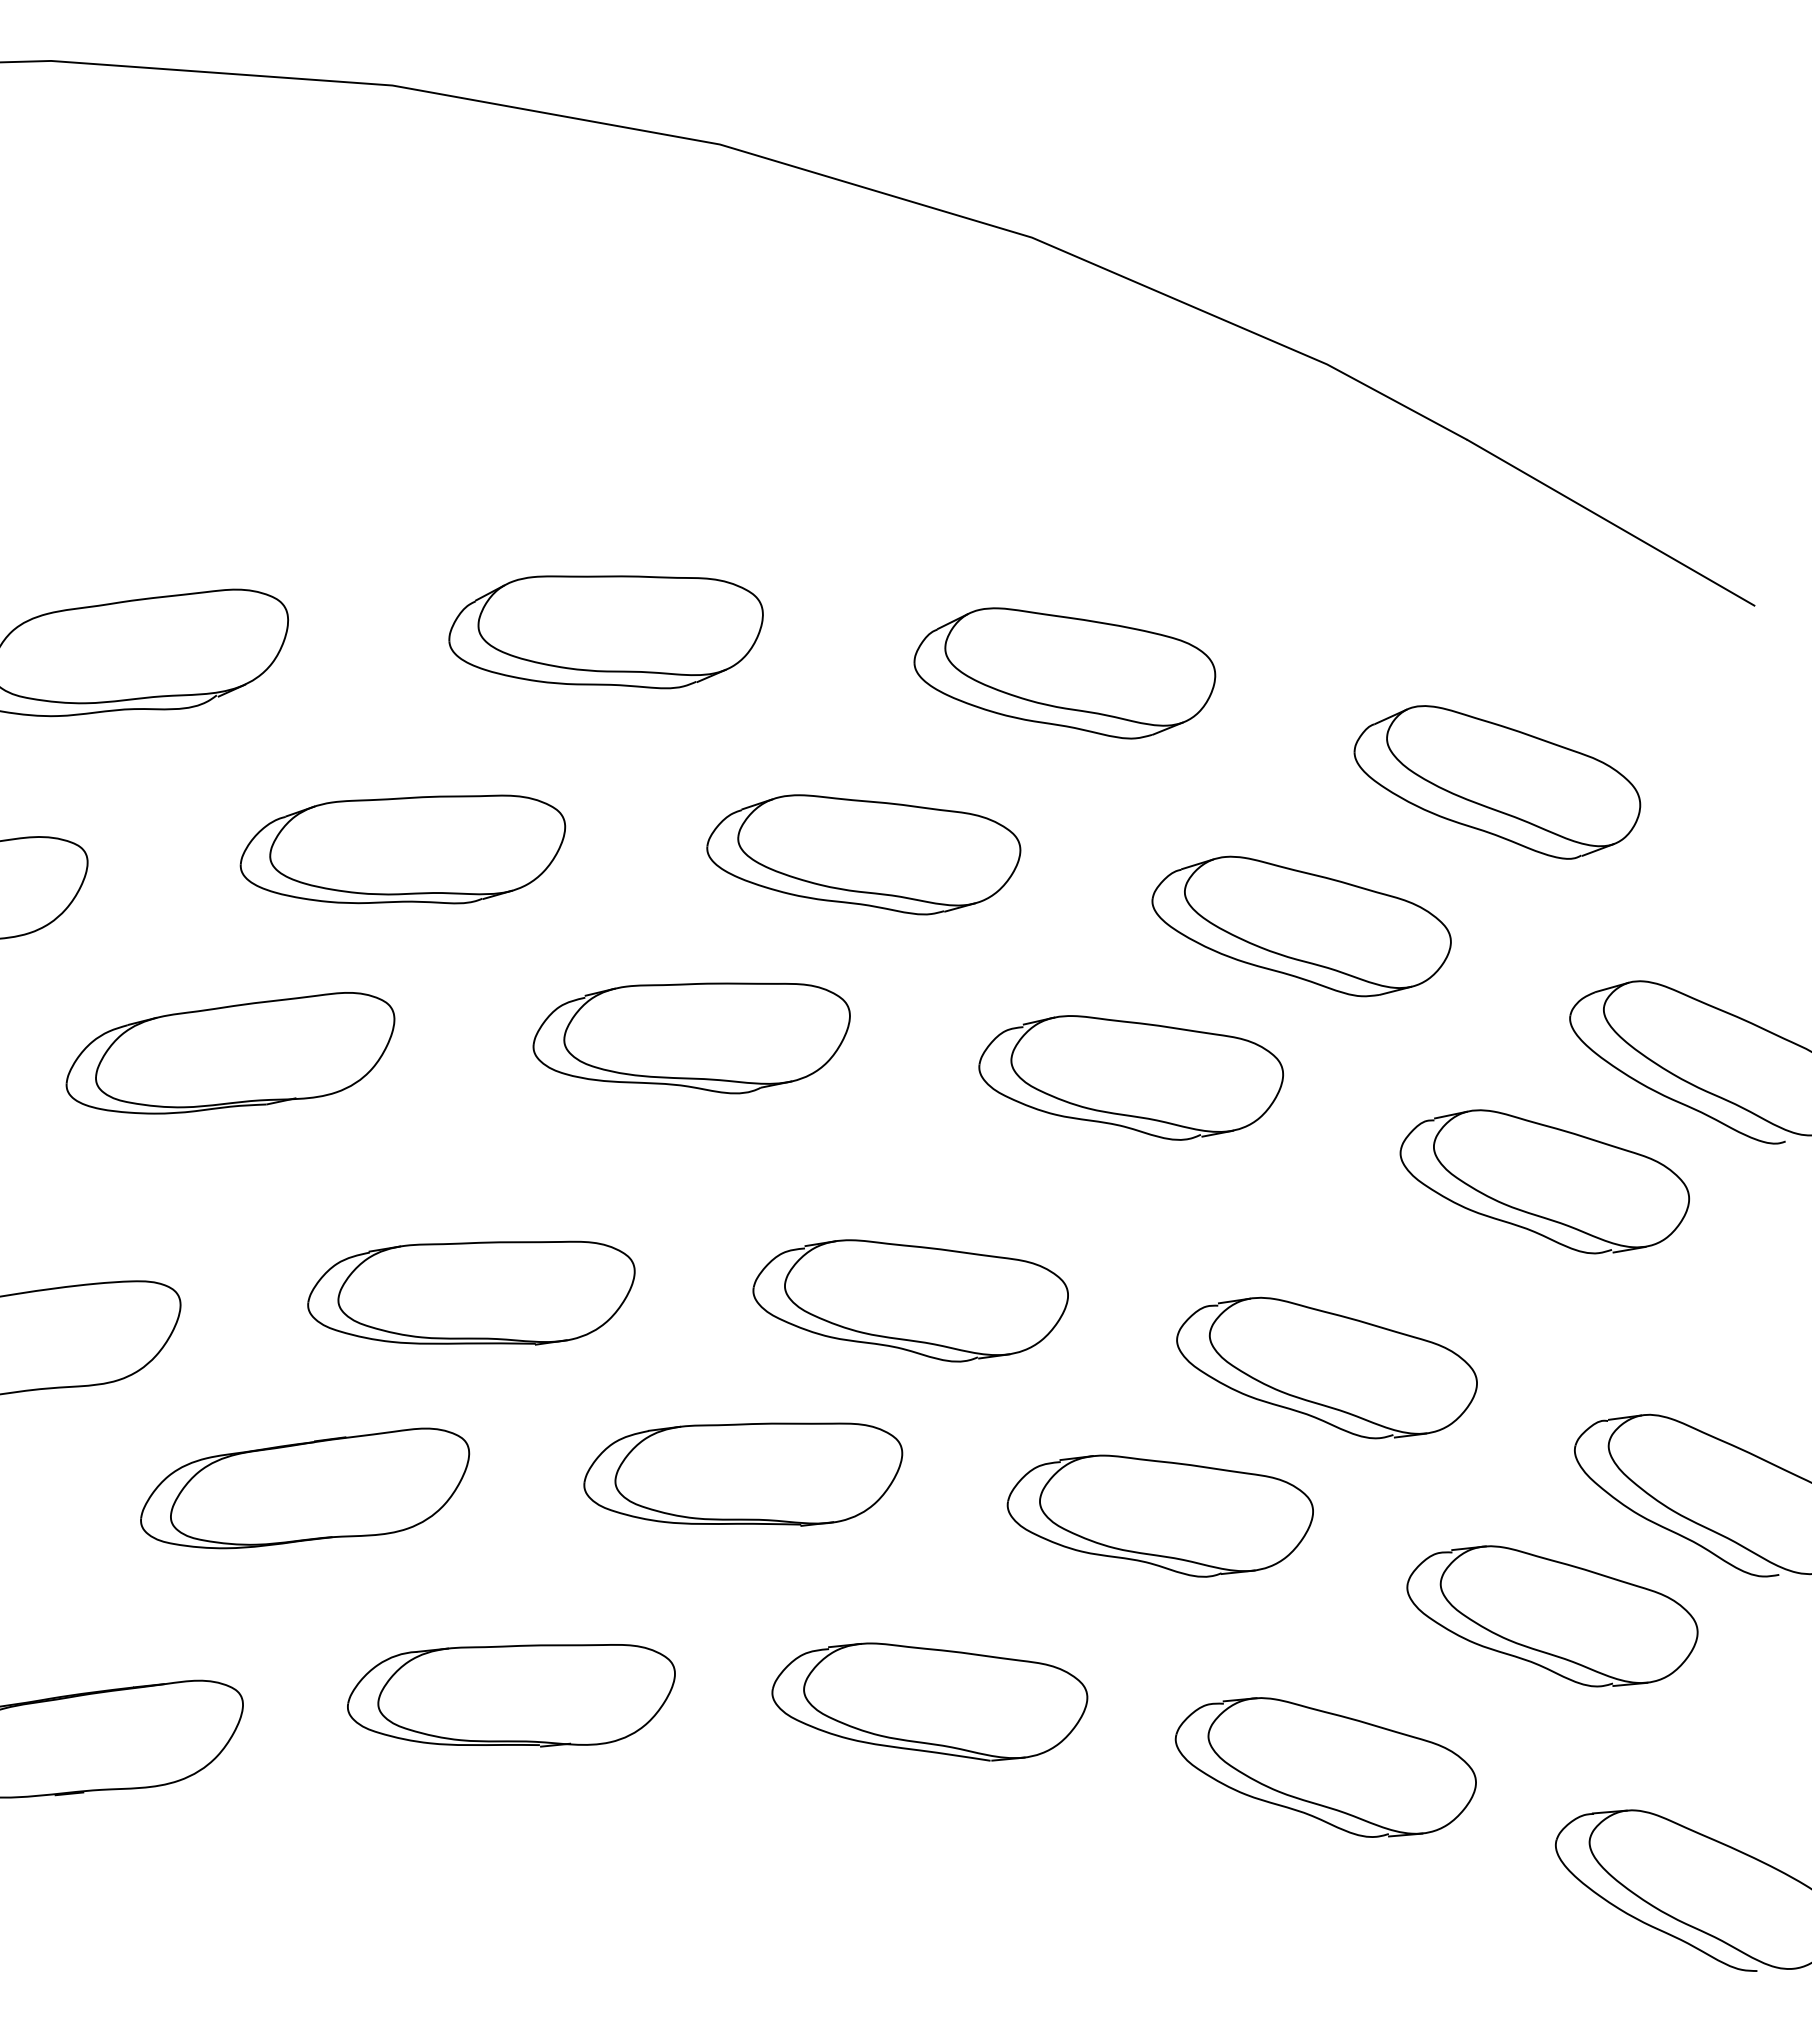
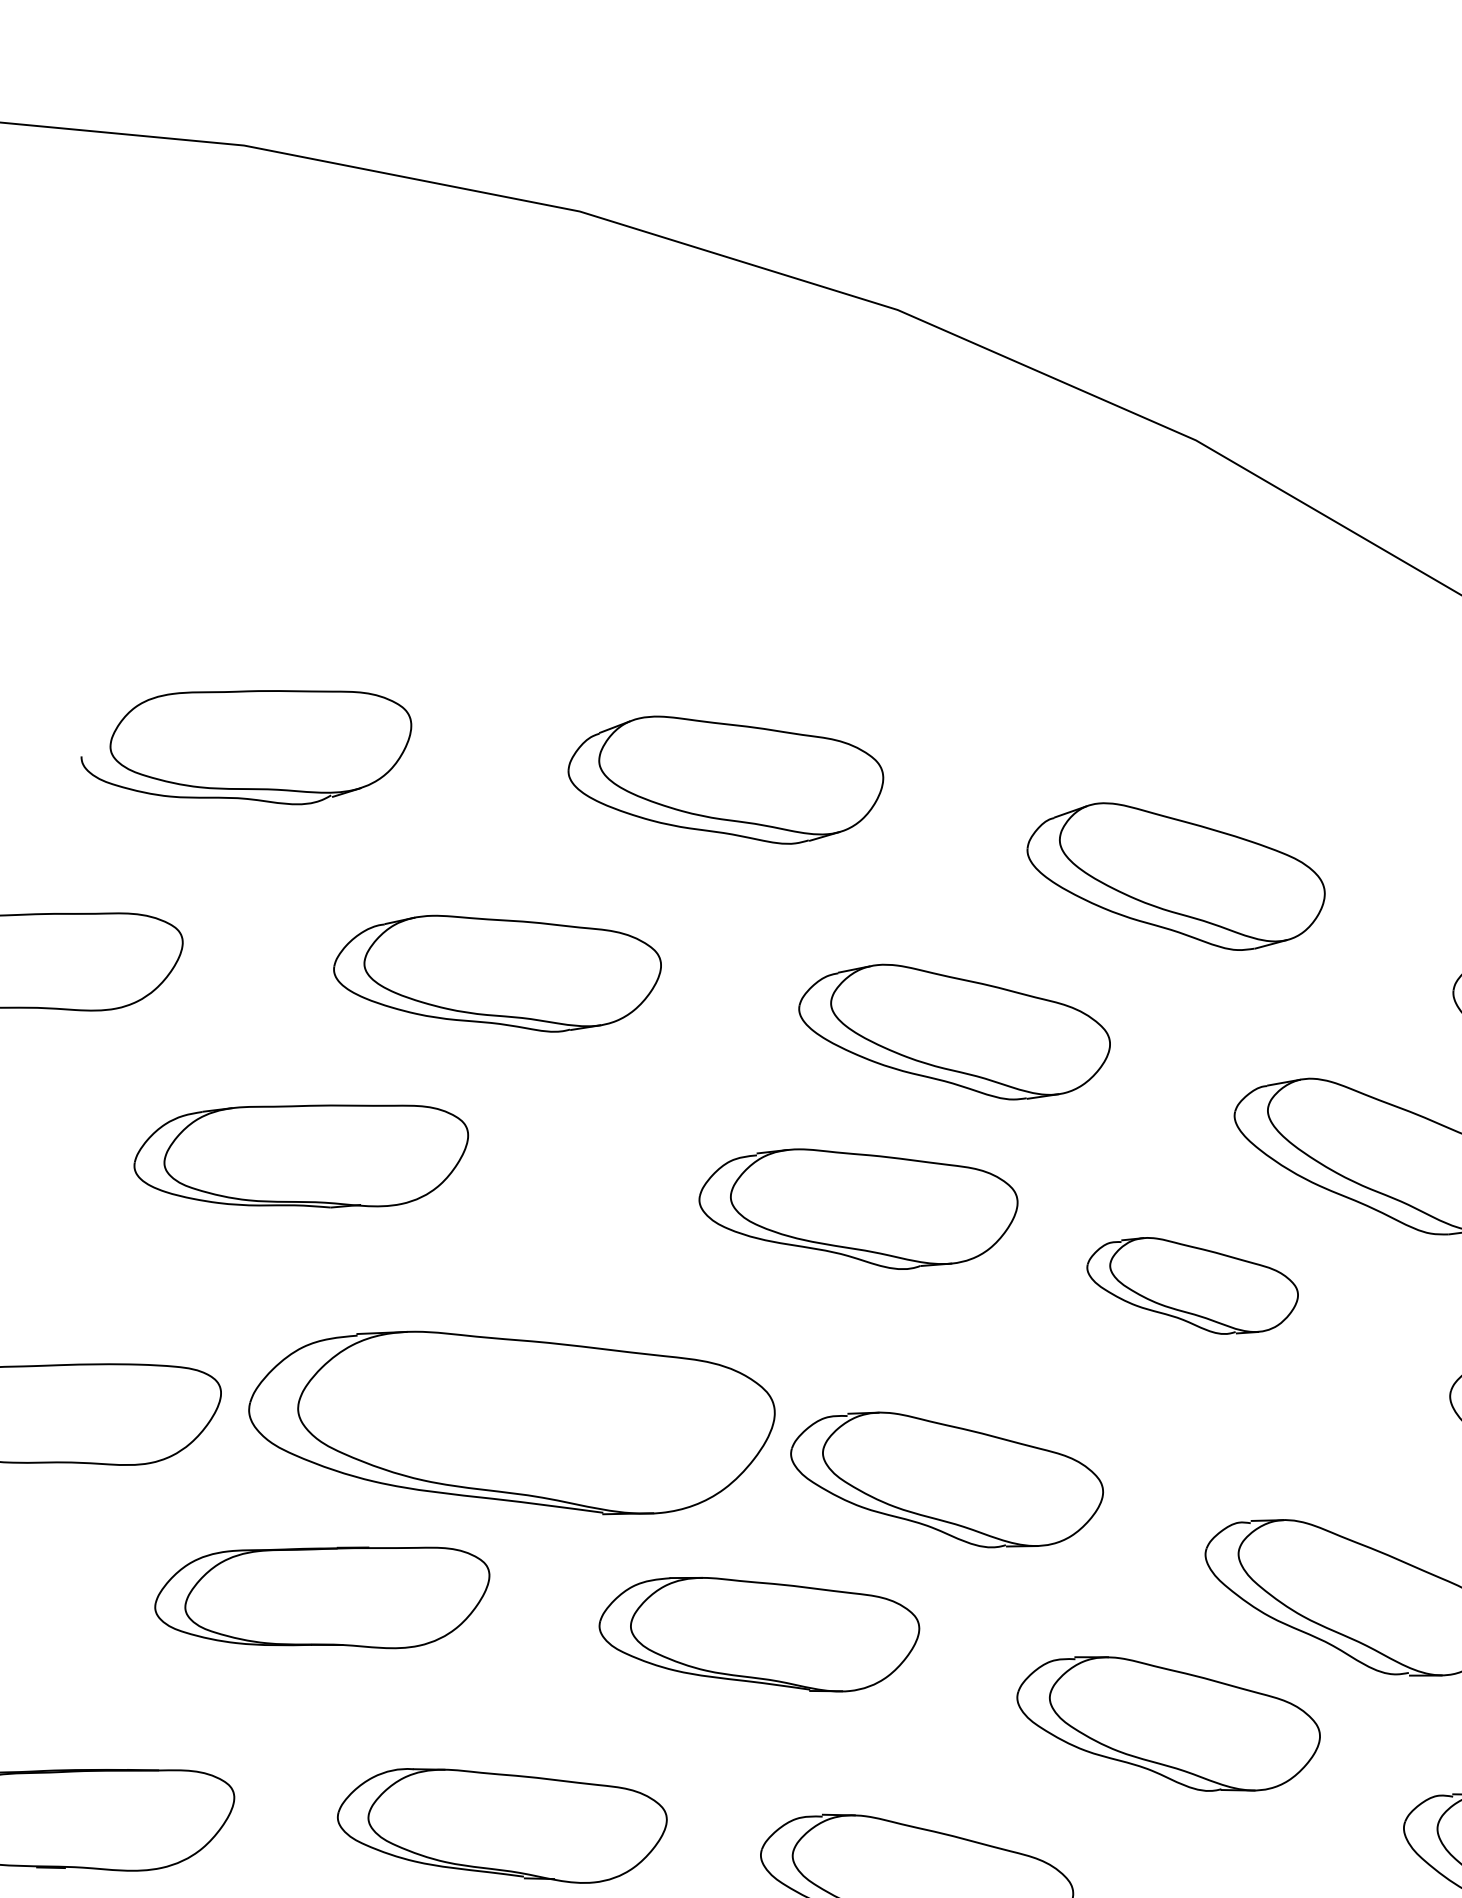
part: (691, 1038) -> (857, 1208), moved
part: (1130, 1077) -> (1191, 1286), size x0.7
part: (471, 1292) -> (511, 1419), size x1.6

